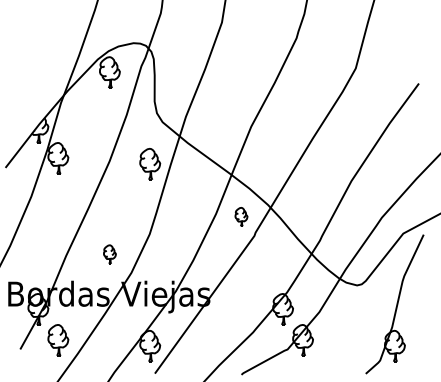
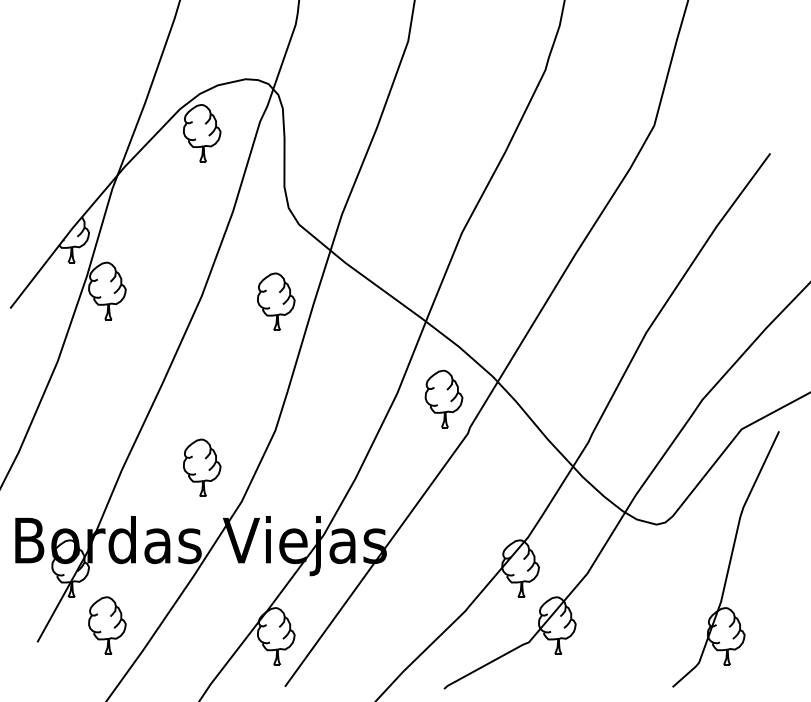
part: (241, 216) -> (444, 397), size x1.67
part: (109, 254) -> (201, 467), size x1.67

